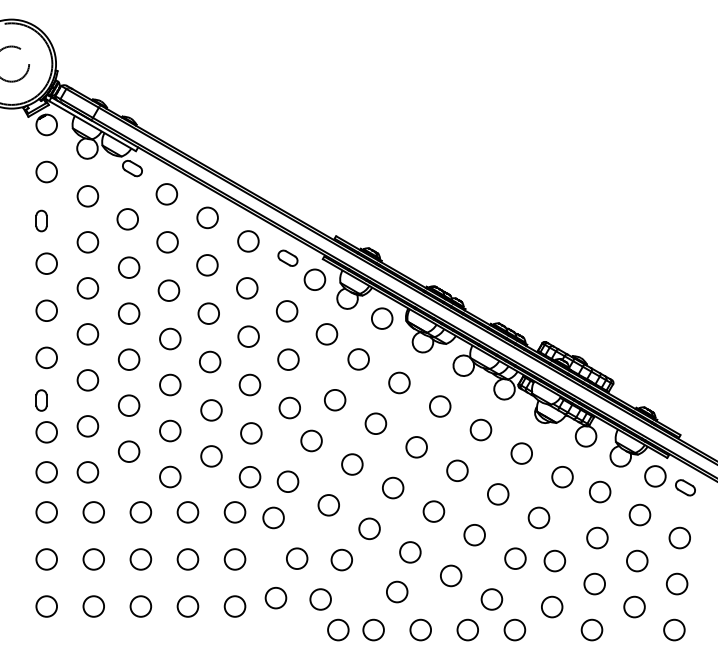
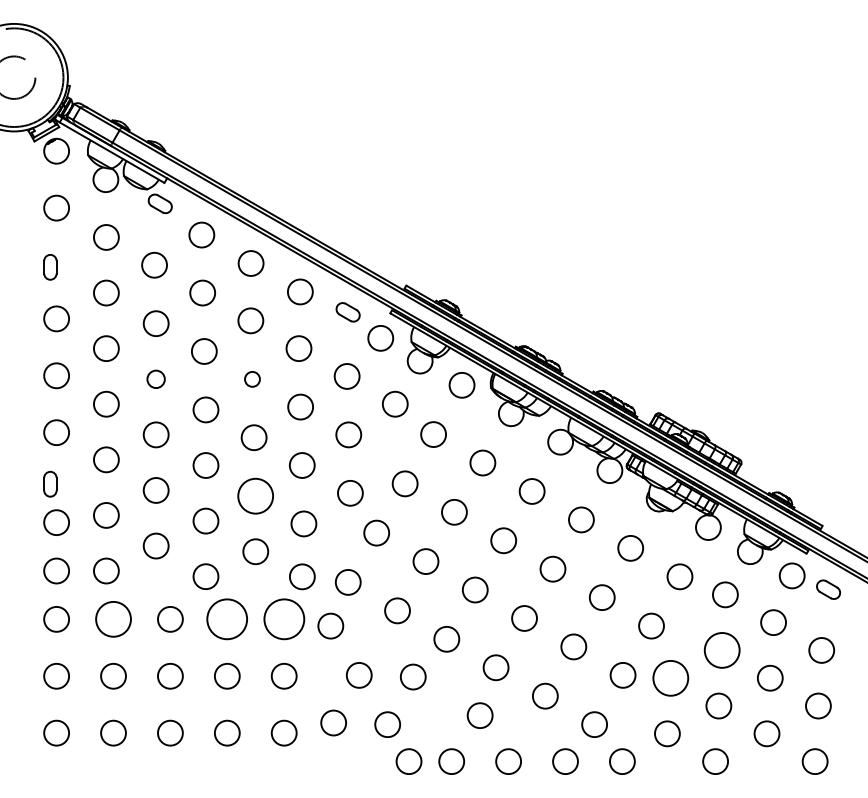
circle: (128, 313) -> (155, 379), size x0.7
circle: (208, 313) -> (252, 379), size x0.6
circle: (211, 409) -> (255, 495), size x1.4
circle: (93, 512) -> (113, 619), size x1.4
circle: (188, 512) -> (227, 619), size x1.6
circle: (234, 512) -> (283, 619), size x1.6
circle: (596, 538) -> (721, 650), size x1.4
circle: (554, 560) -> (670, 677), size x1.4

